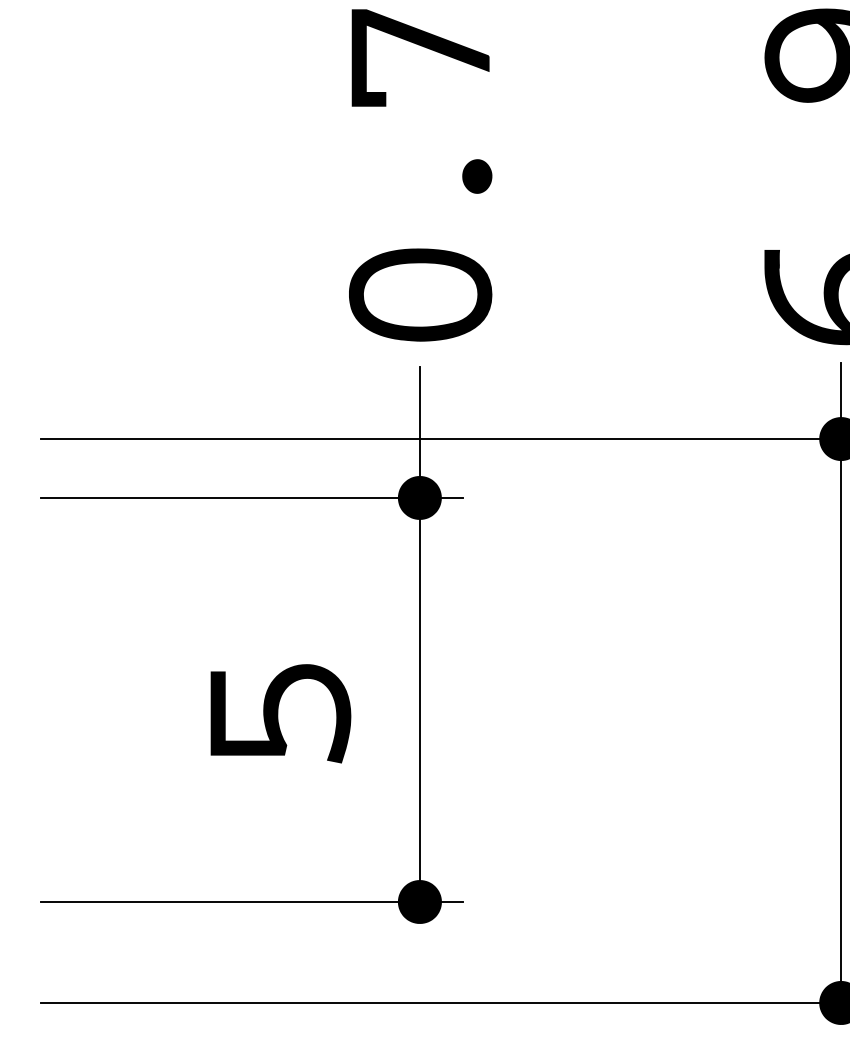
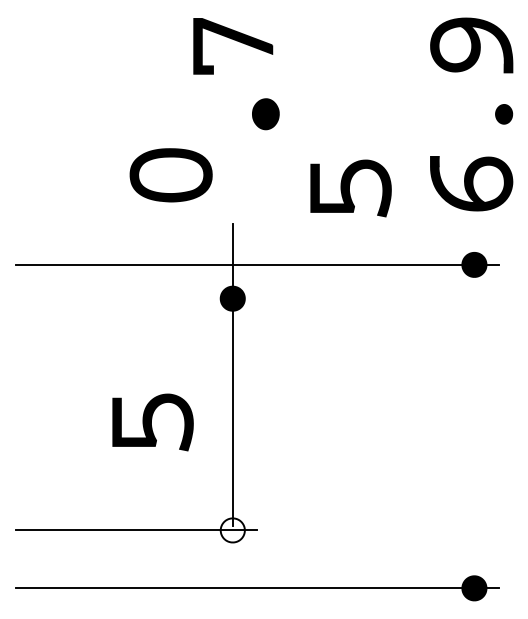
part: (476, 176) -> (265, 114), size x1.6
part: (419, 295) -> (170, 175), moved
part: (625, 305) -> (350, 188), added
line: (252, 497) -> (136, 298), removed
line: (841, 682) -> (474, 404), removed
fill: (419, 902) -> (232, 530), removed

